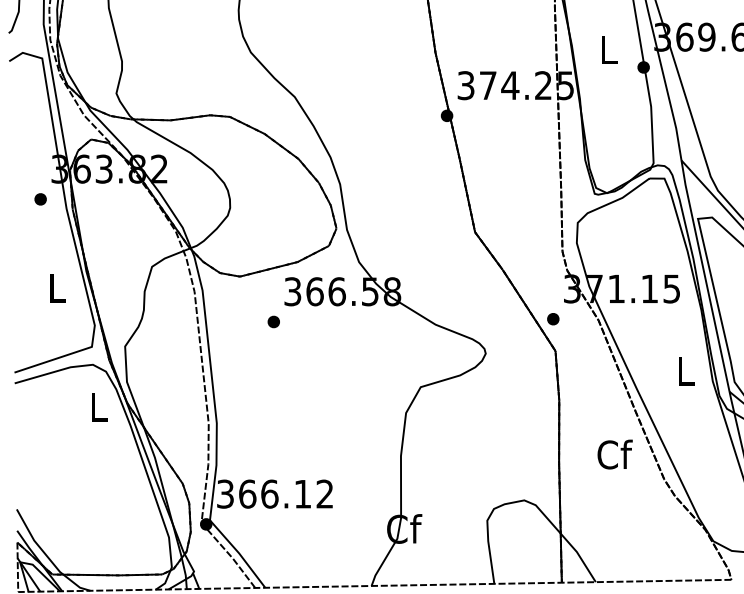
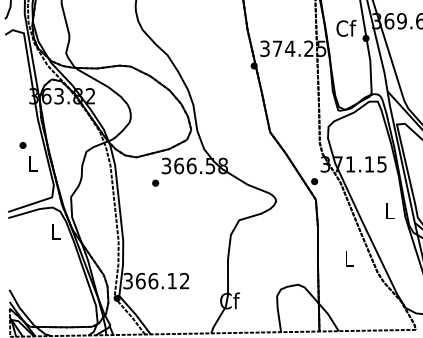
text: (609, 49) -> (346, 28), L -> Cf
part: (39, 199) -> (22, 145), moved
text: (614, 454) -> (349, 258), Cf -> L

